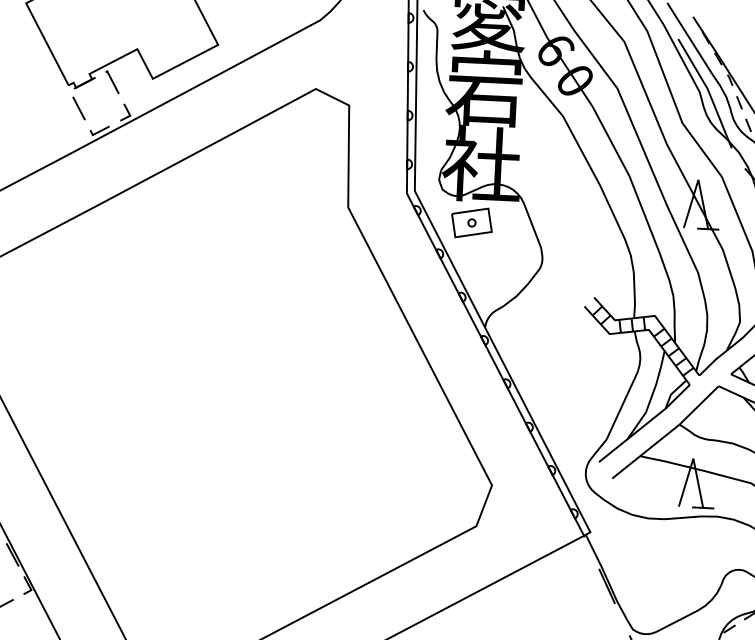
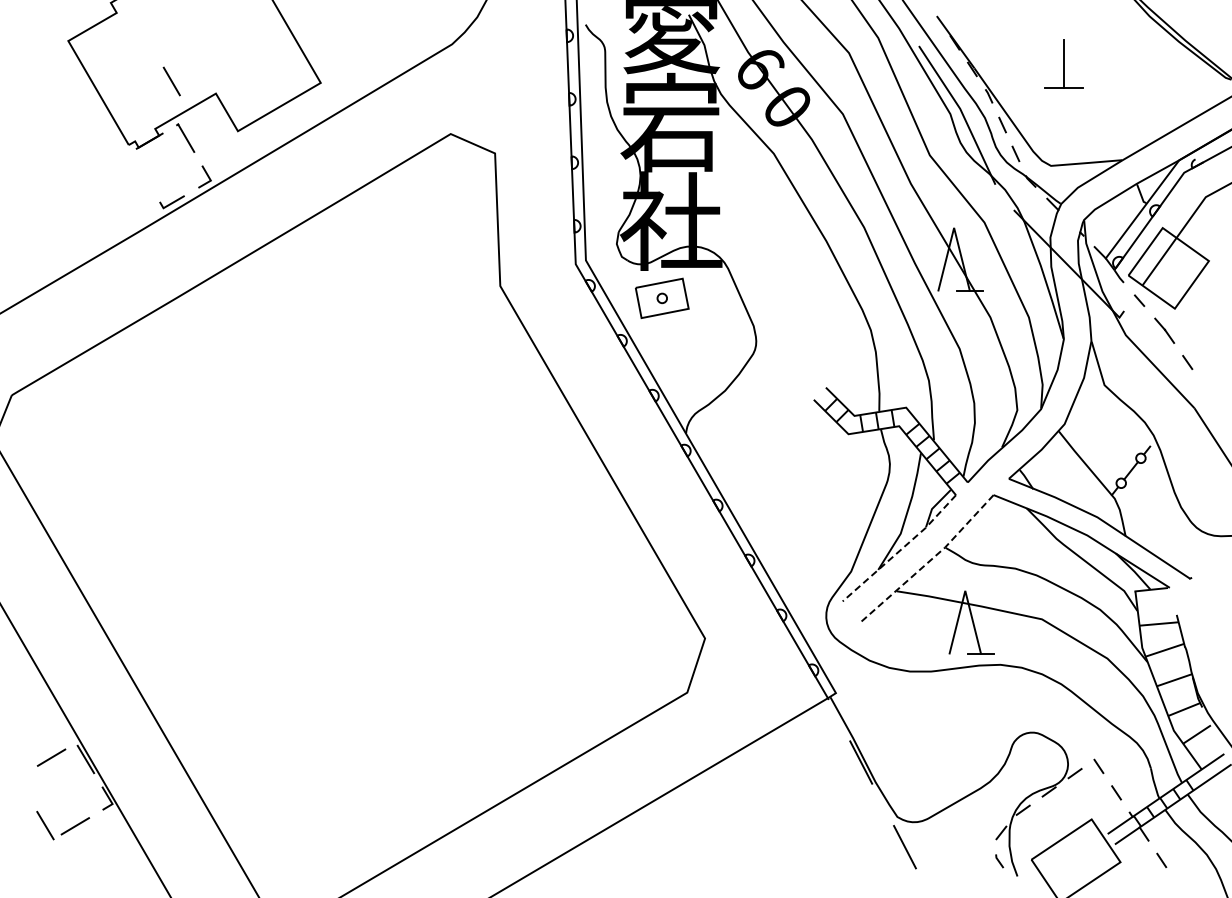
line: (78, 108) -> (171, 81), moved
line: (646, 424) -> (901, 549), solid -> dashed
line: (667, 434) -> (930, 560), solid -> dashed

